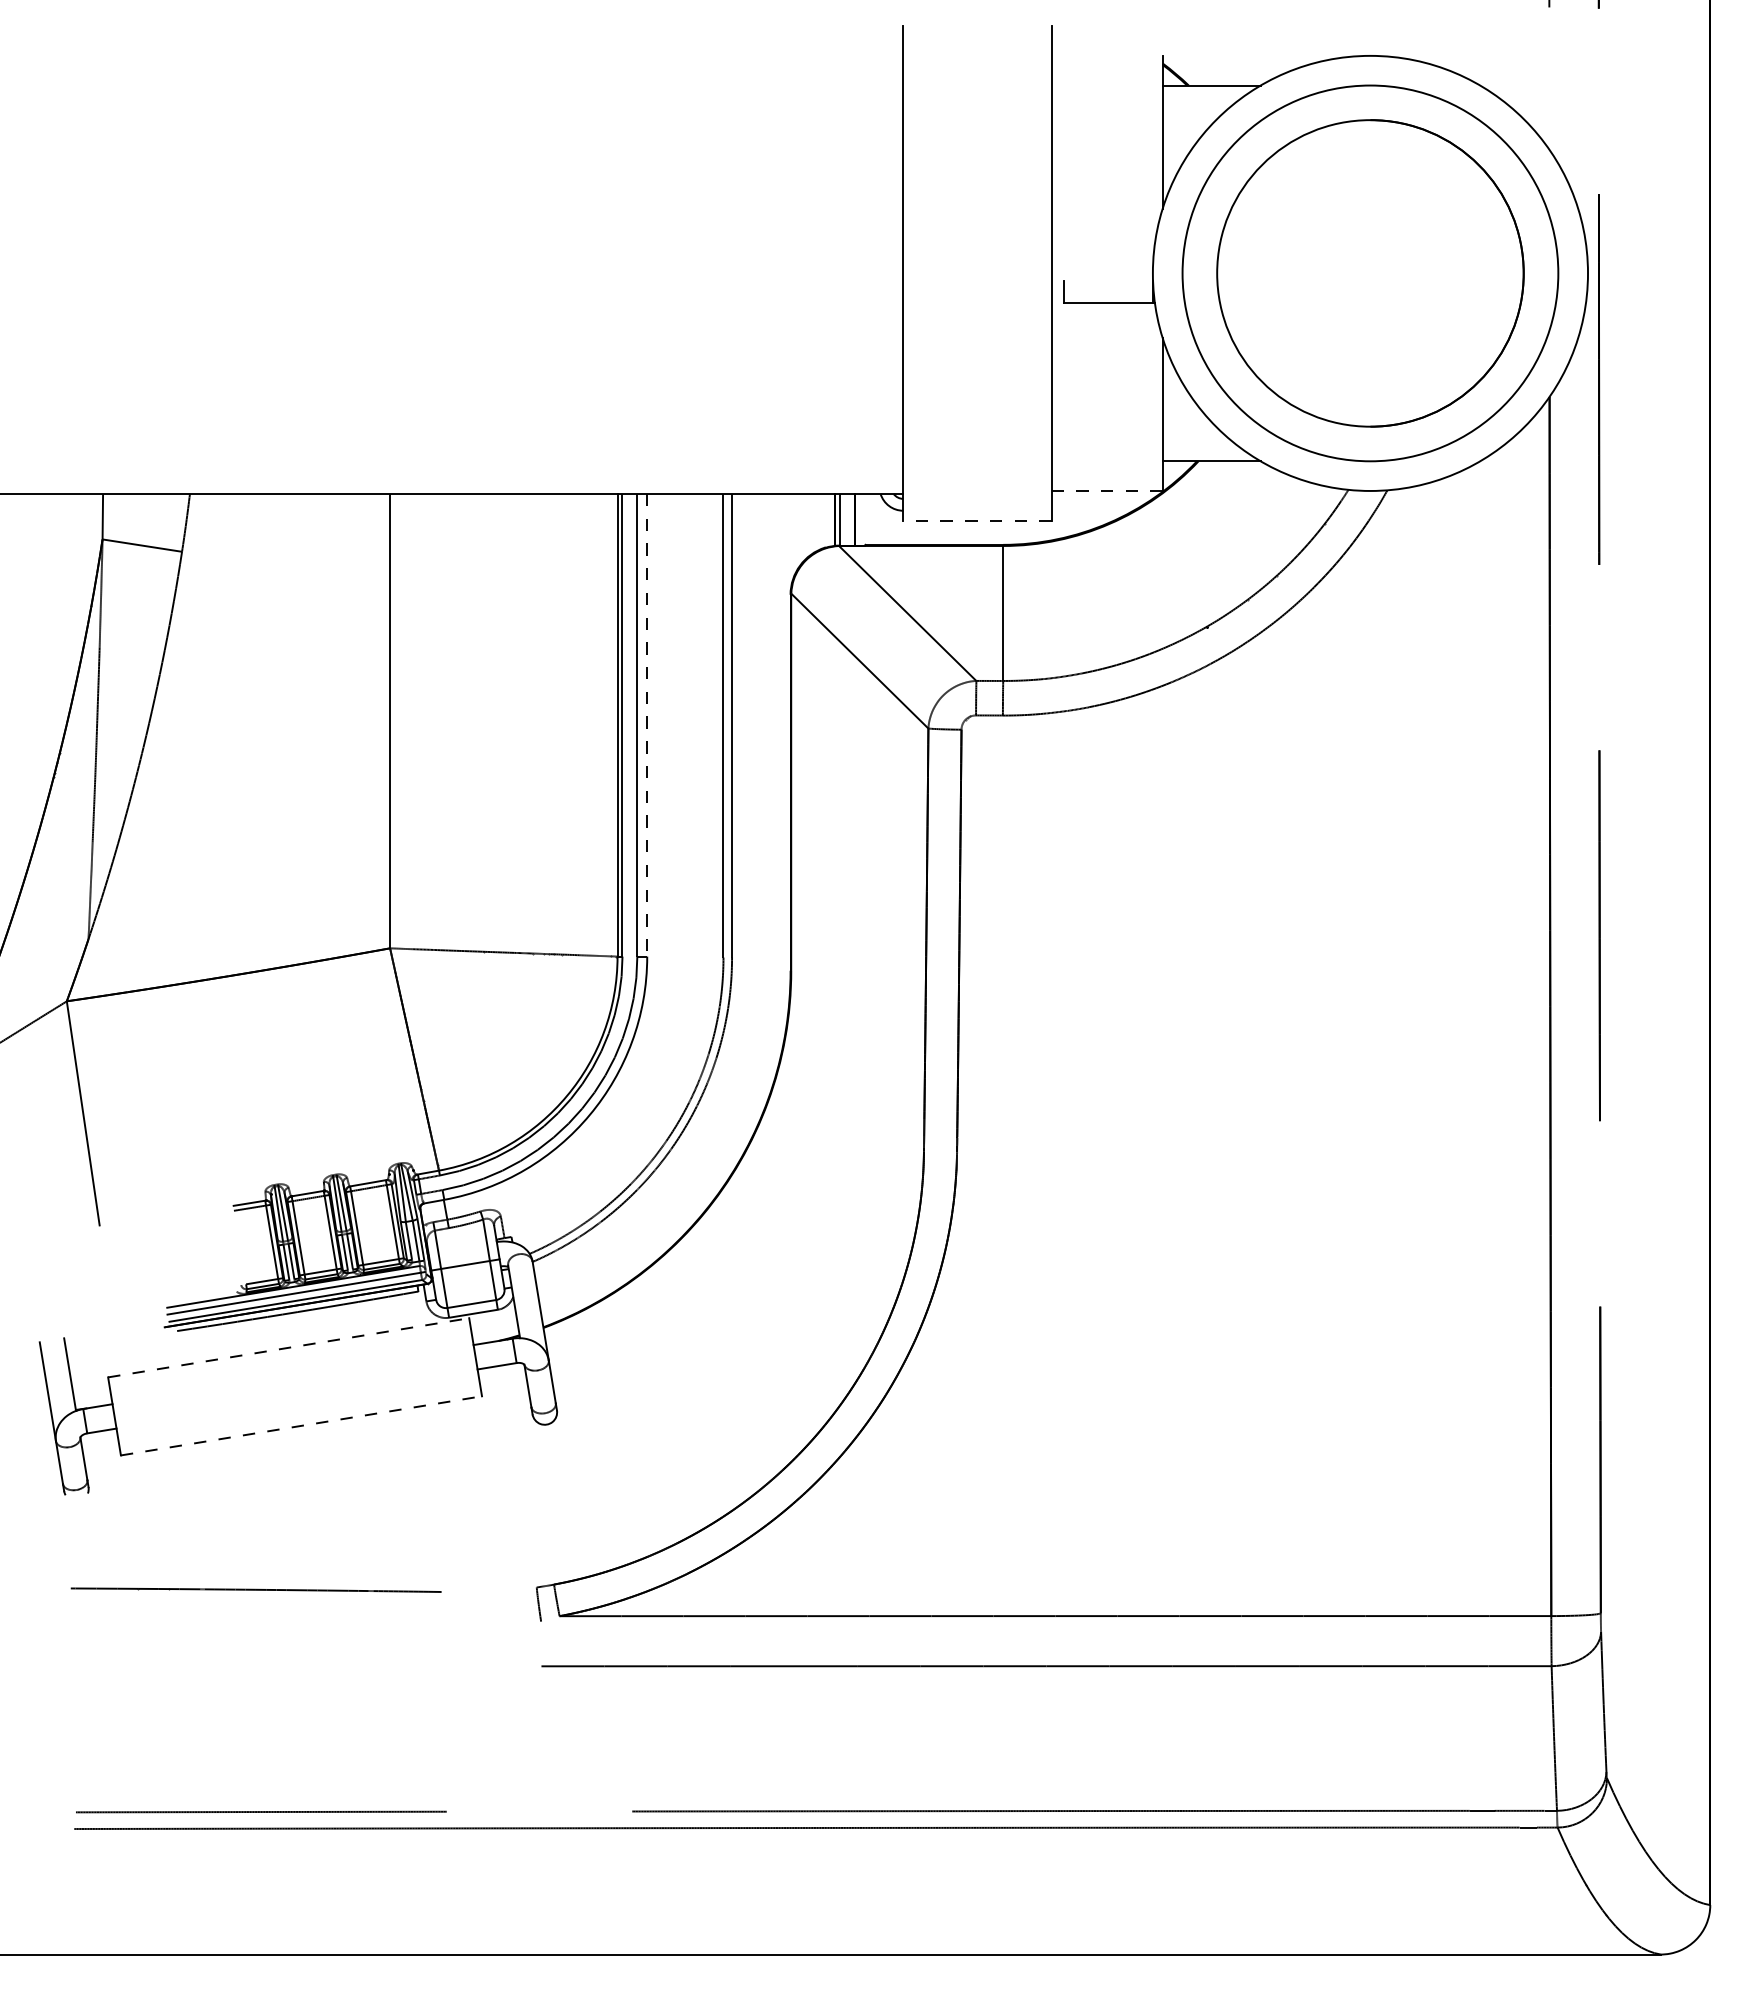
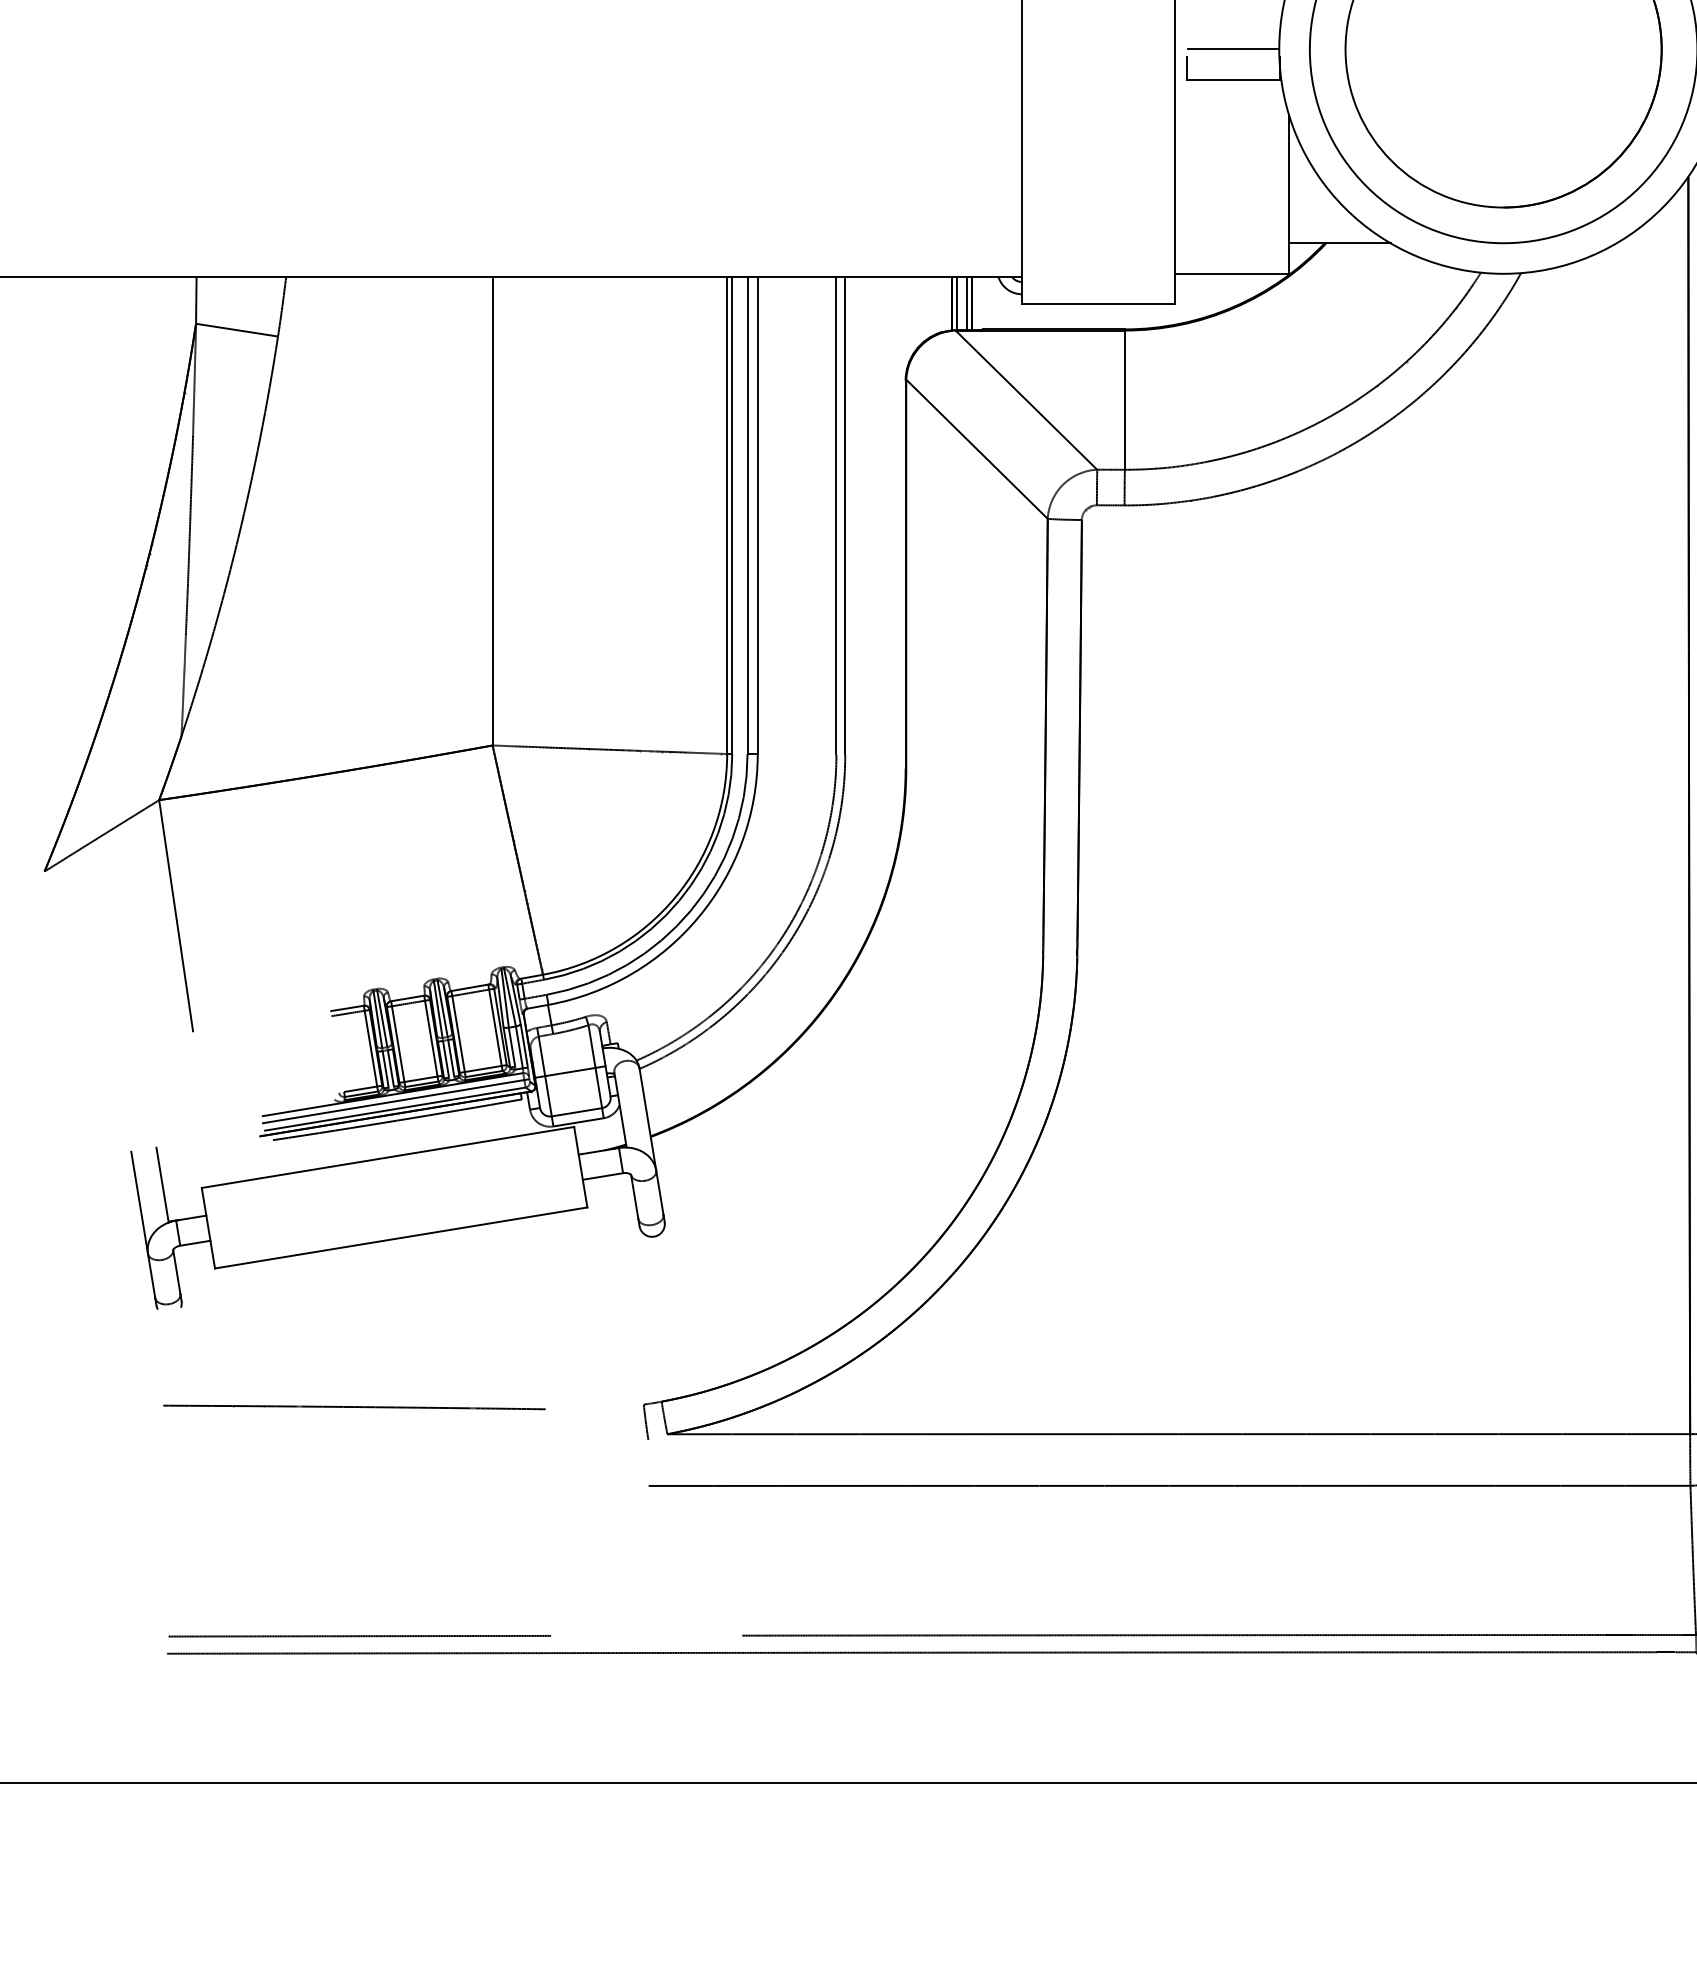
line: (1108, 273) -> (1233, 49), added
line: (1107, 490) -> (1232, 273), dashed -> solid
line: (849, 519) -> (966, 303), added
line: (976, 520) -> (1097, 304), dashed -> solid
line: (647, 725) -> (758, 515), dashed -> solid
line: (288, 1347) -> (387, 1157), dashed -> solid
line: (301, 1425) -> (401, 1237), dashed -> solid

